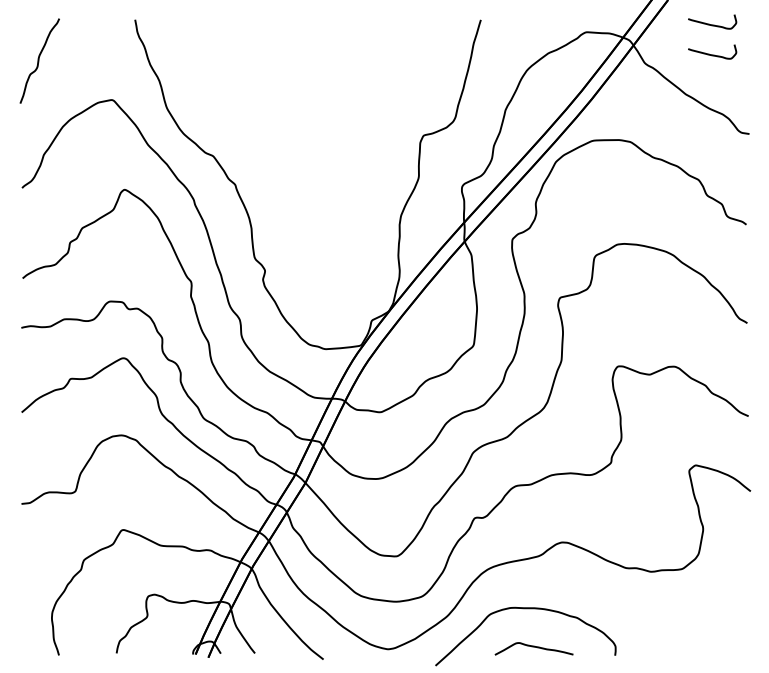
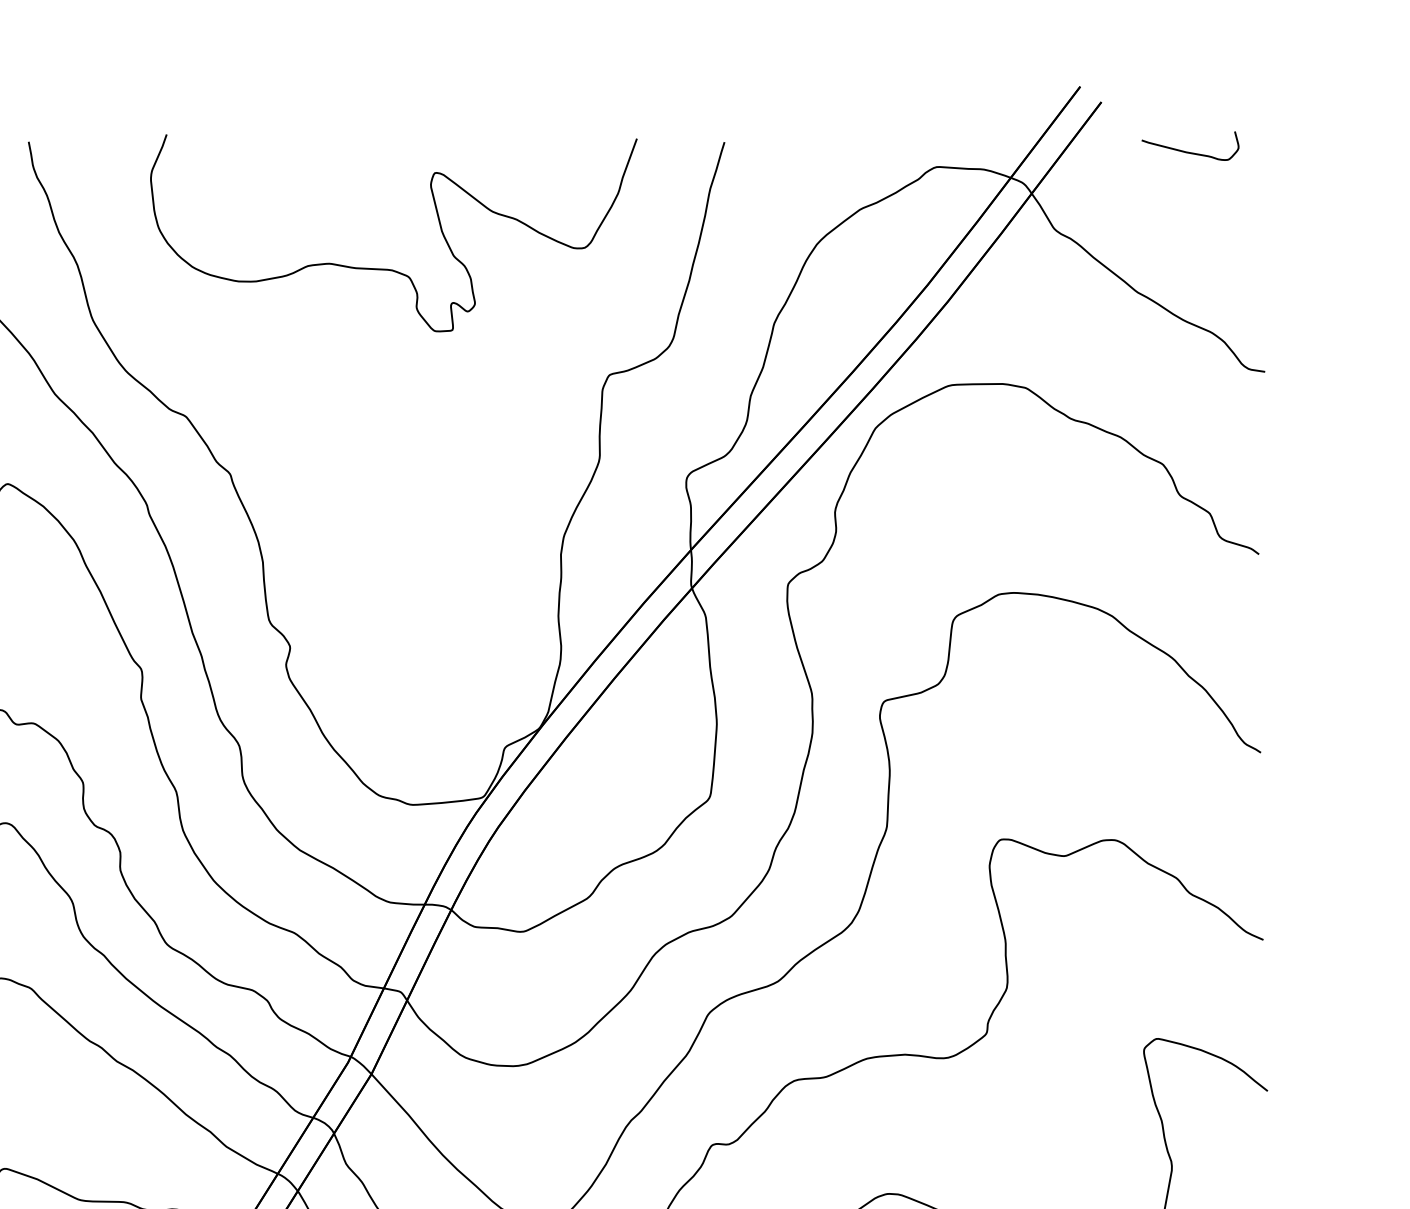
curve: (712, 54) -> (1190, 211), removed
curve: (316, 82) -> (393, 268), added

